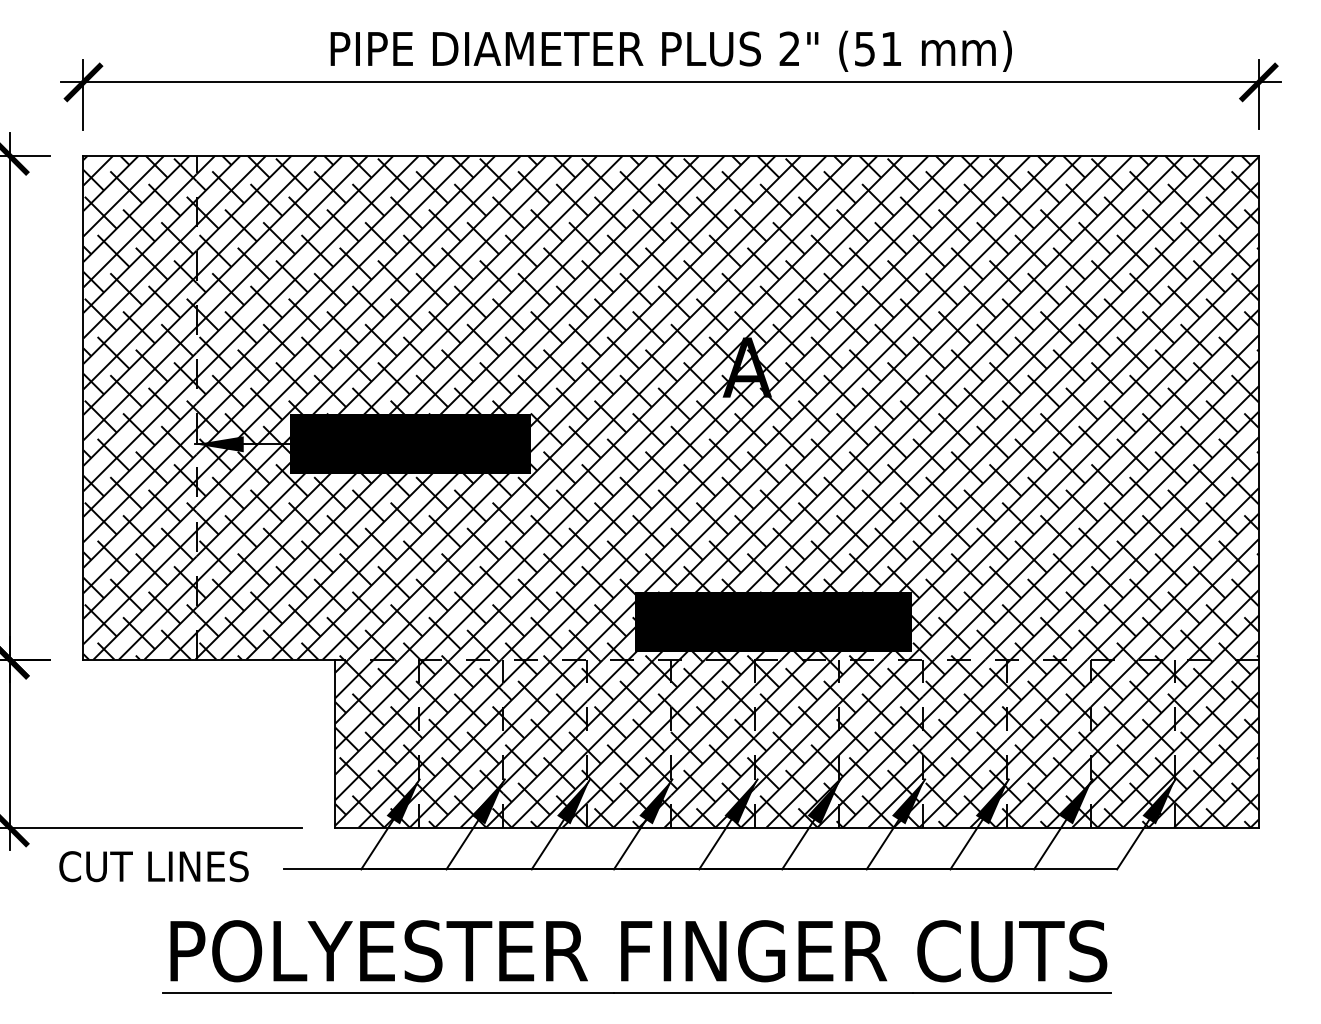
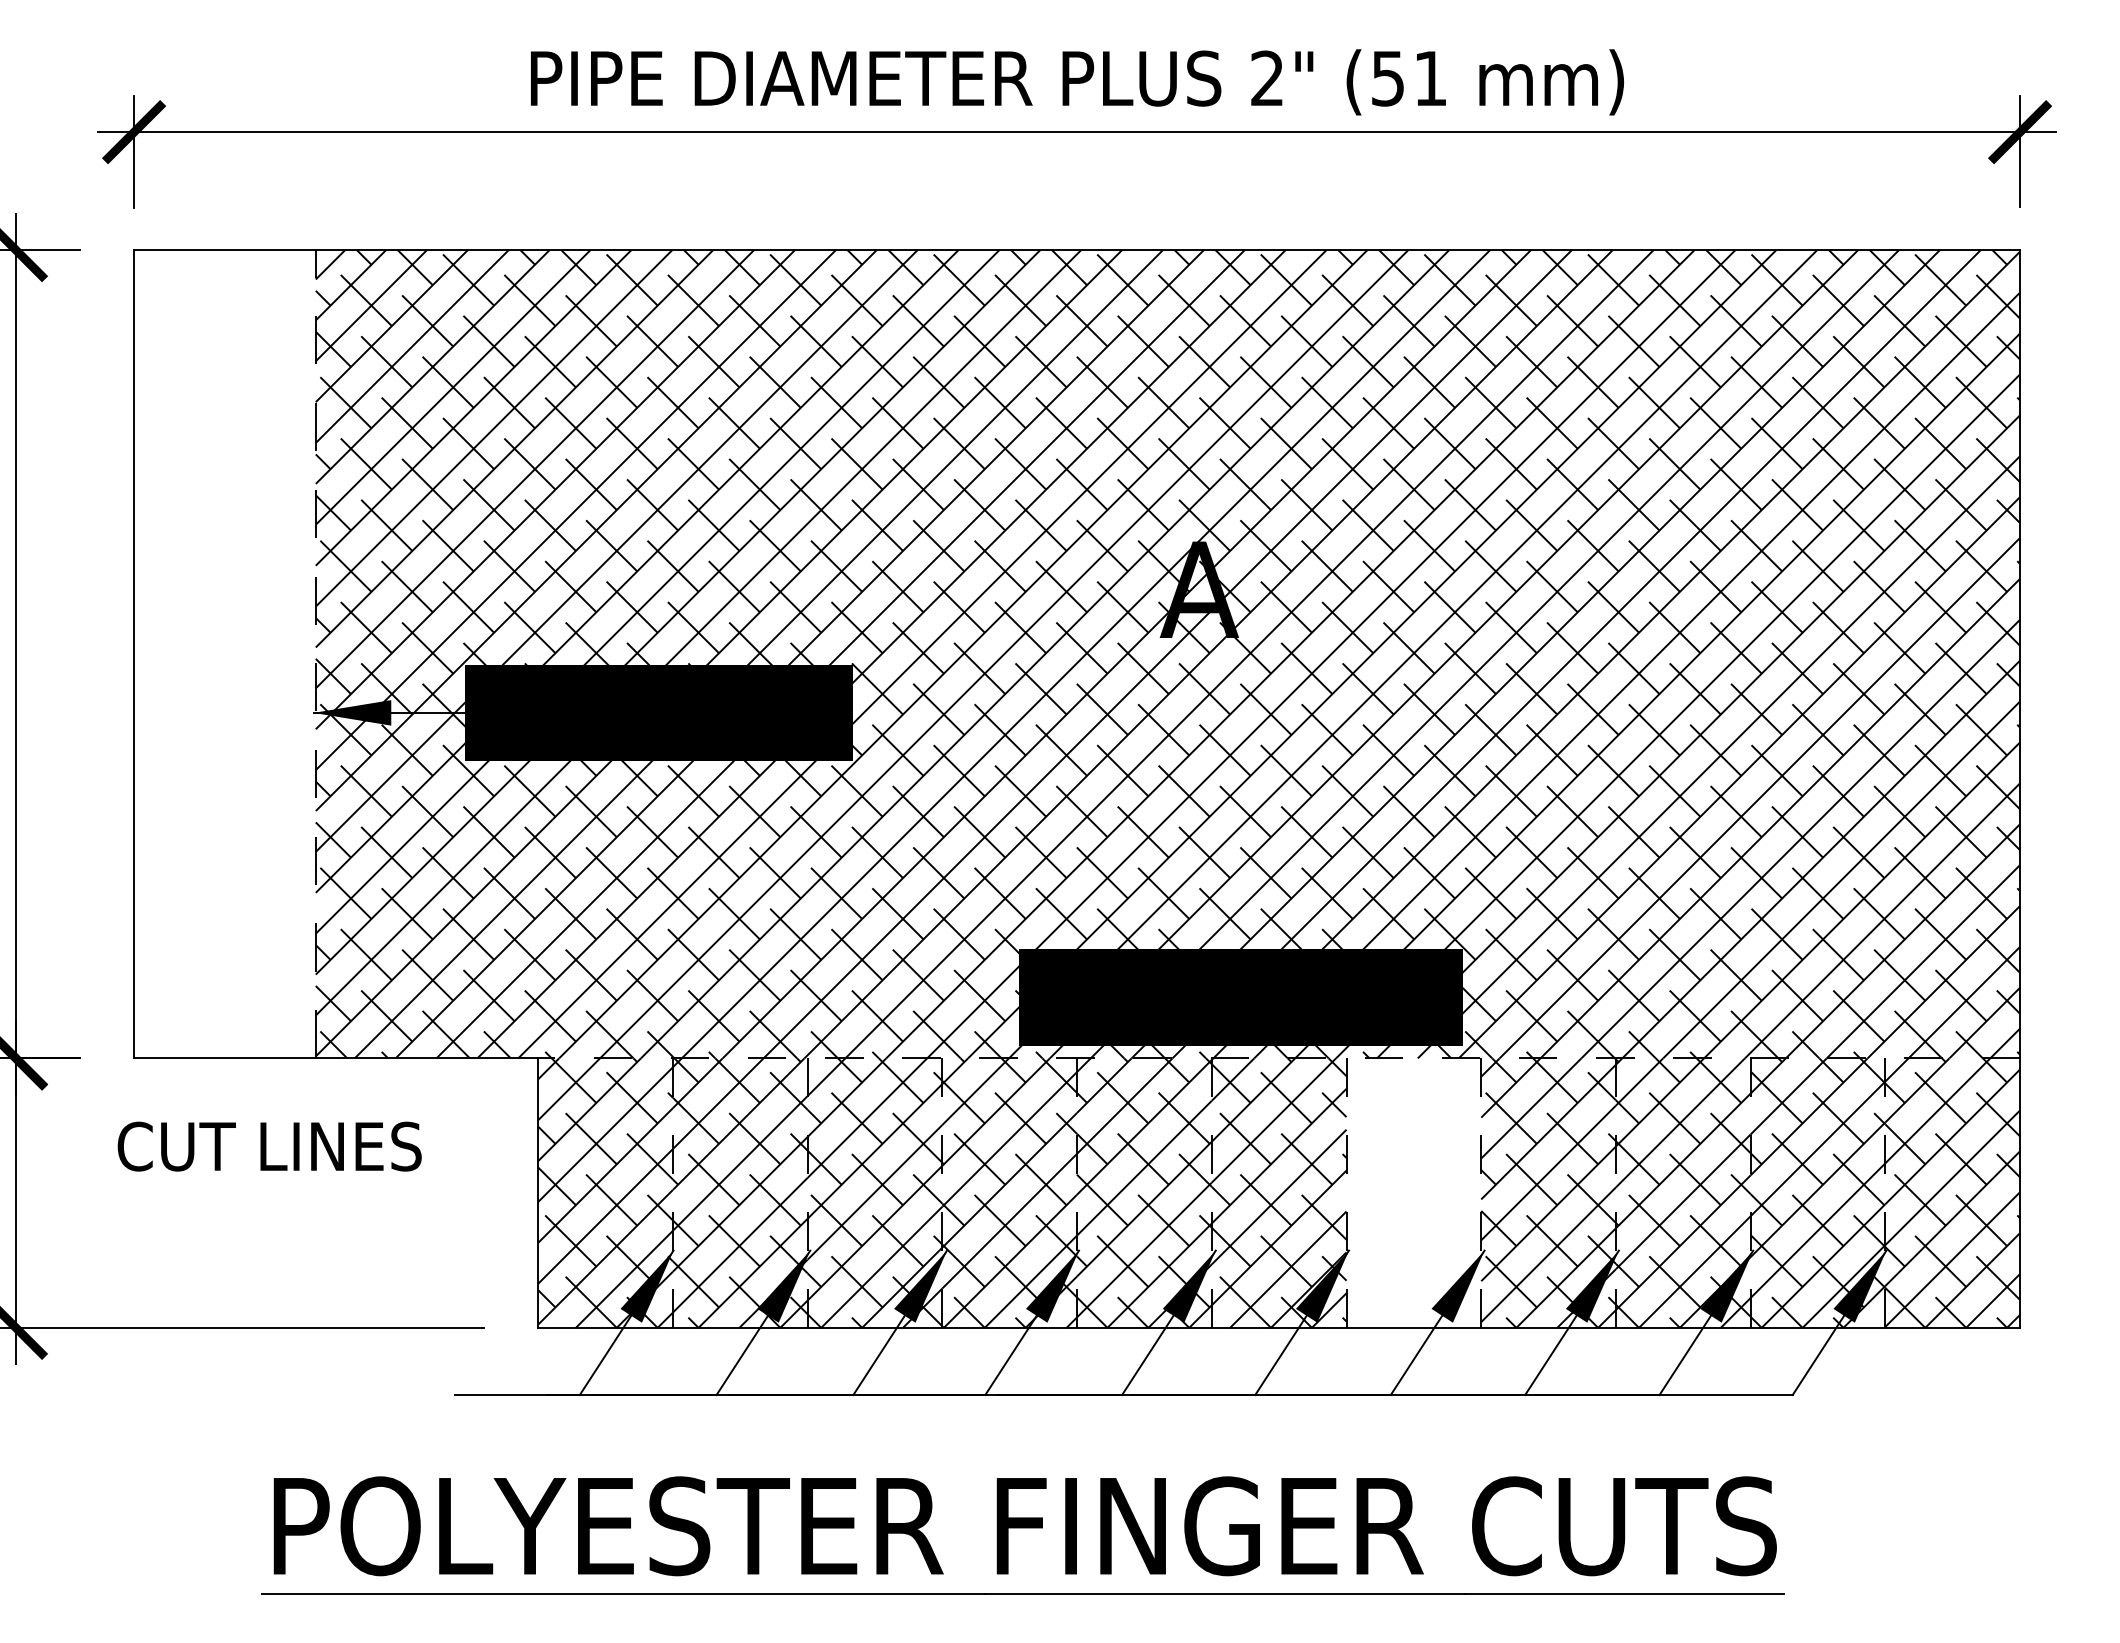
hatch: (139, 407) -> (224, 653), removed
hatch: (881, 743) -> (1414, 1192), removed
text: (153, 866) -> (268, 1146), moved

